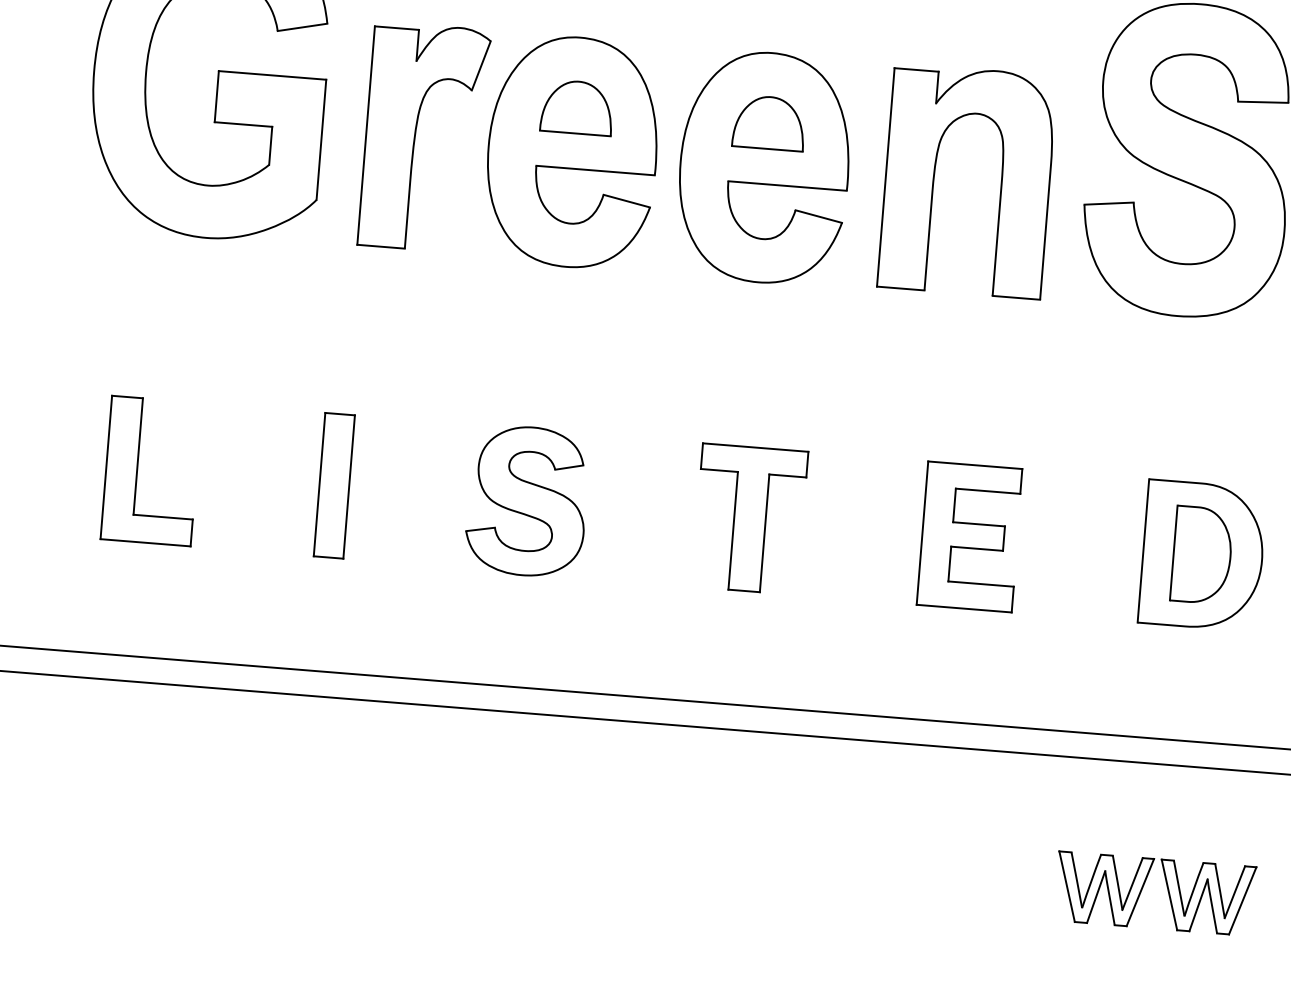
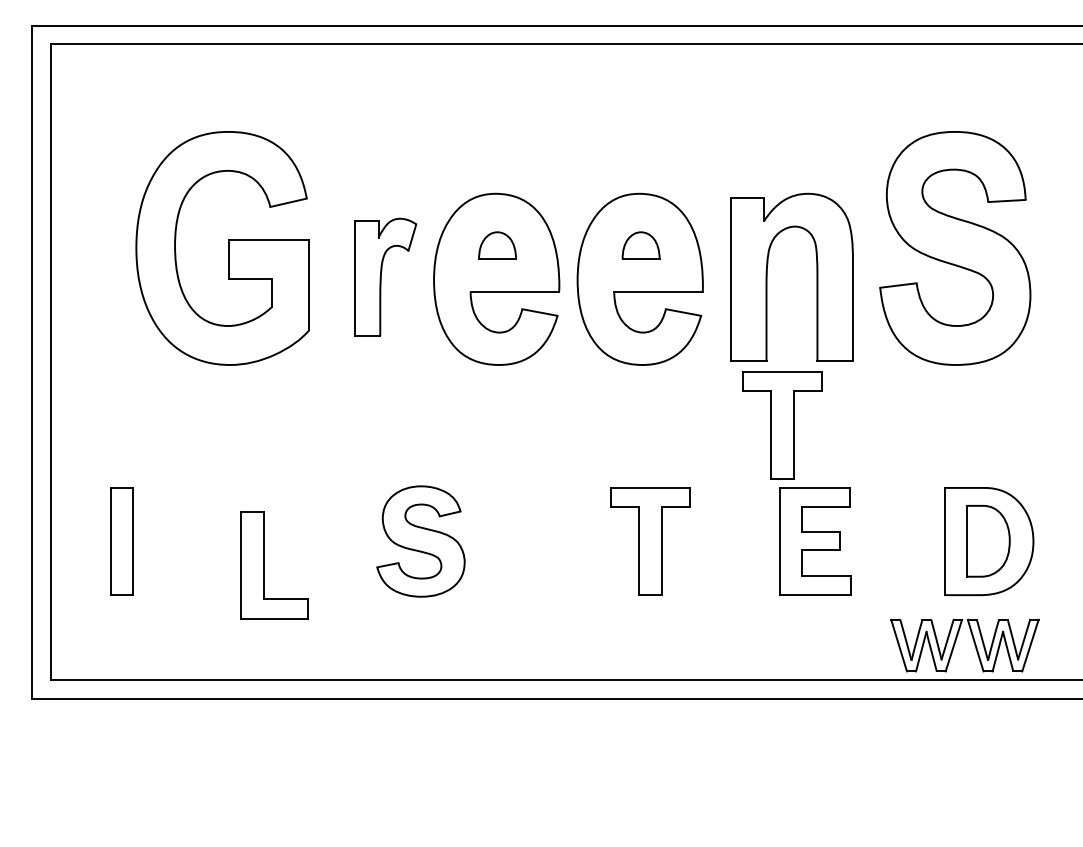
part: (577, 106) -> (497, 245), size x0.7
part: (768, 122) -> (640, 245), size x0.7
part: (424, 136) -> (385, 276), size x0.7
part: (938, 378) -> (782, 425), added
part: (137, 469) -> (264, 565), moved
part: (334, 485) -> (121, 541), moved
part: (526, 501) -> (420, 541), moved
part: (1144, 887) -> (956, 641), moved

